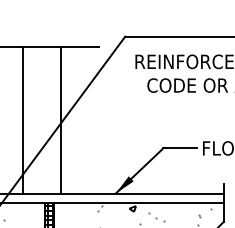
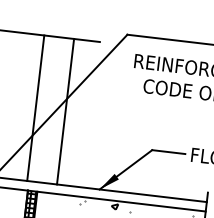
line: (22, 120) -> (35, 108), moved
line: (60, 120) -> (65, 111), moved

